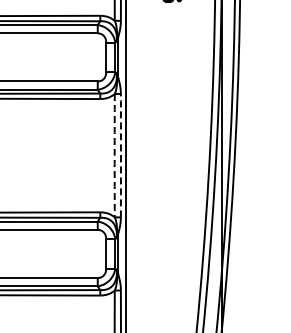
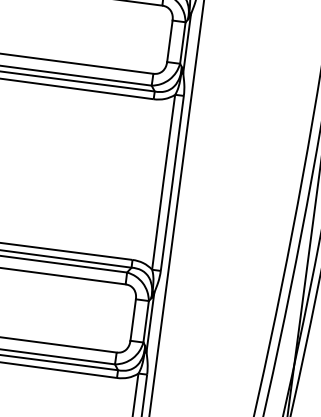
arc: (114, 155) -> (163, 181), dashed -> solid
arc: (120, 155) -> (171, 183), dashed -> solid

